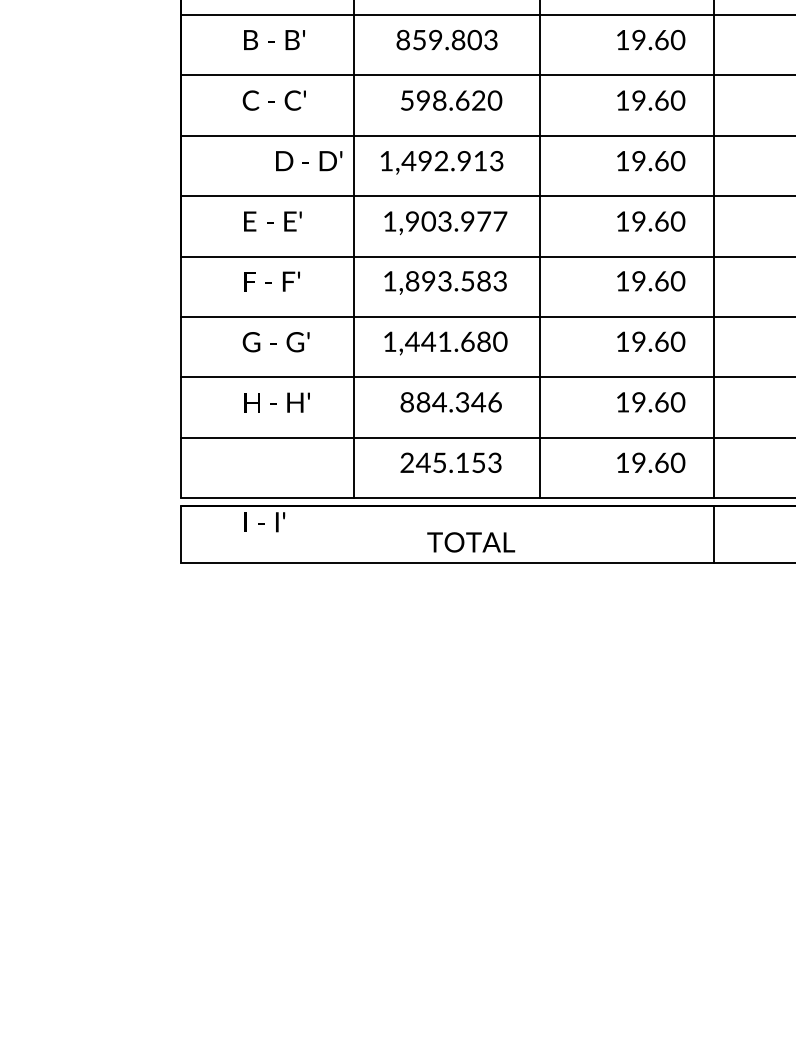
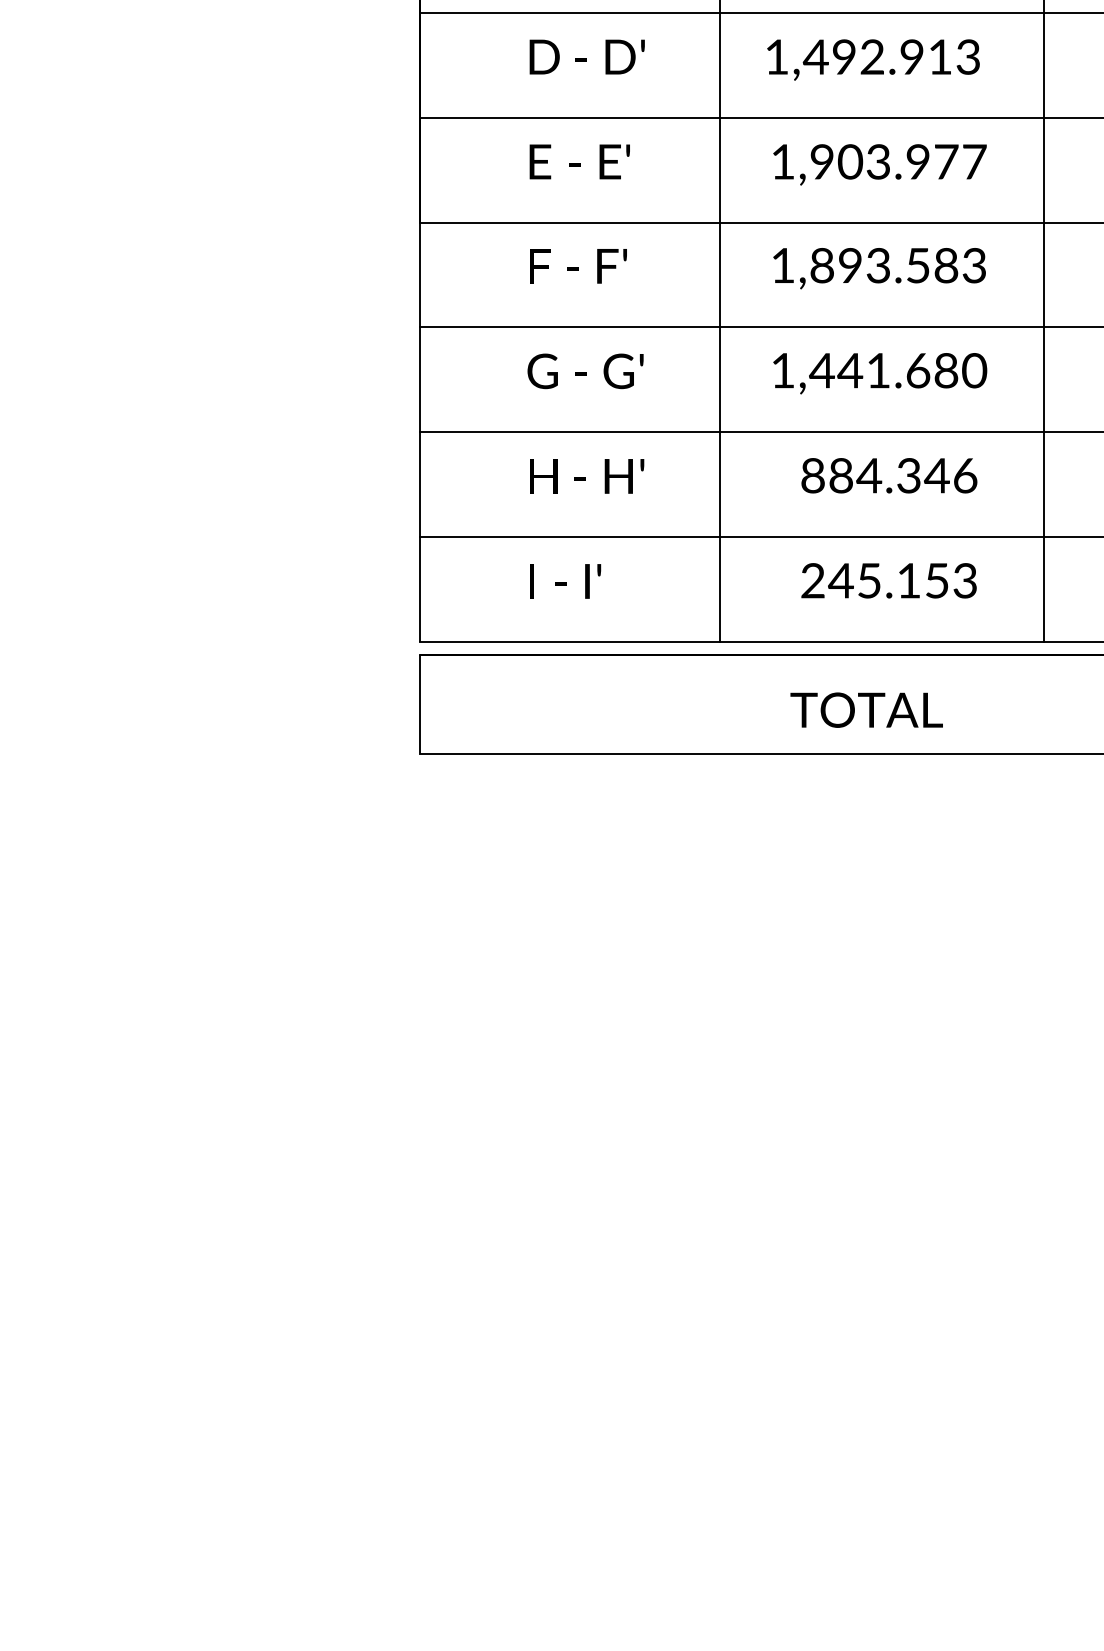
text: (309, 161) -> (587, 57), moved
text: (264, 522) -> (565, 581), moved
text: (471, 542) -> (867, 710), moved

